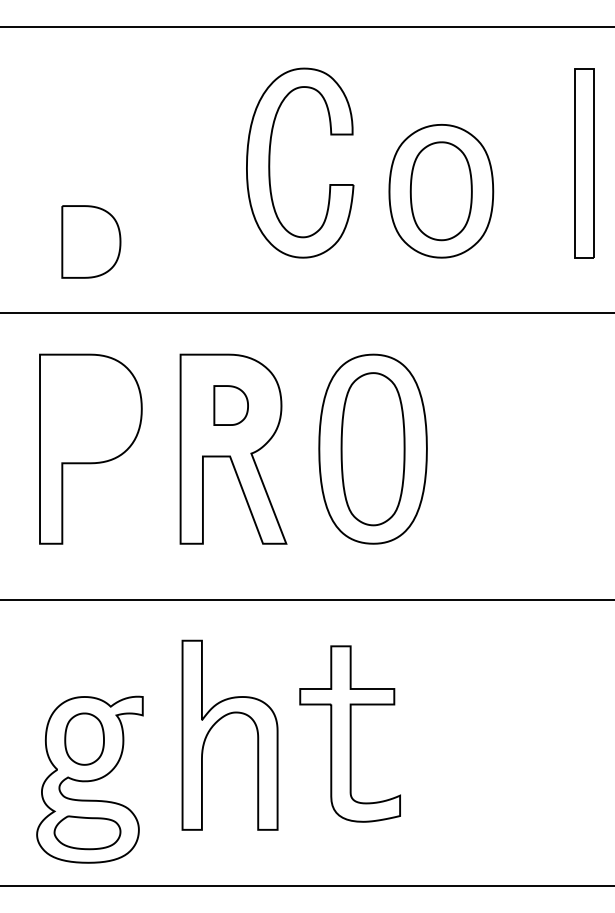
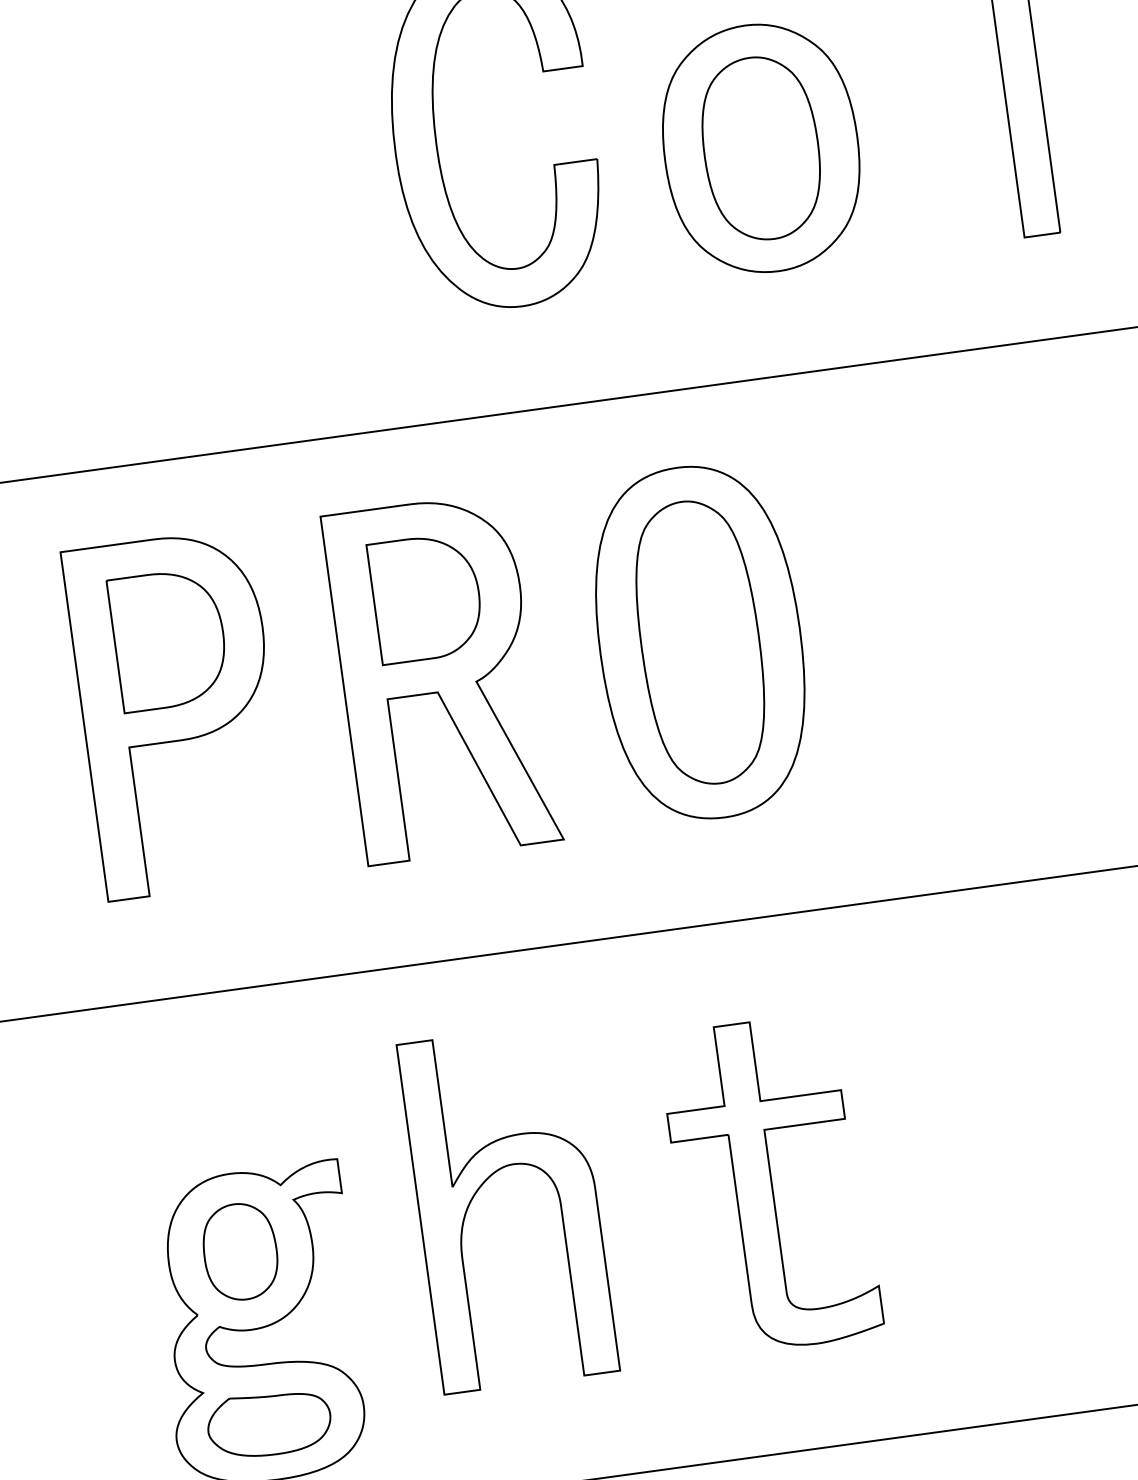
part: (91, 241) -> (169, 638), moved
part: (231, 405) -> (427, 597), size x1.67
part: (349, 733) -> (769, 1183), moved

